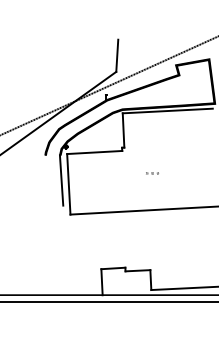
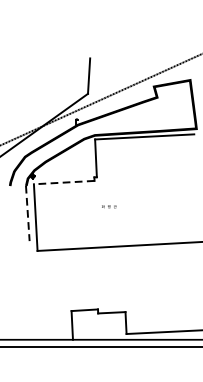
line: (94, 152) -> (64, 182), solid -> dashed
text: (152, 173) -> (109, 206), moved
line: (61, 181) -> (27, 214), solid -> dashed

